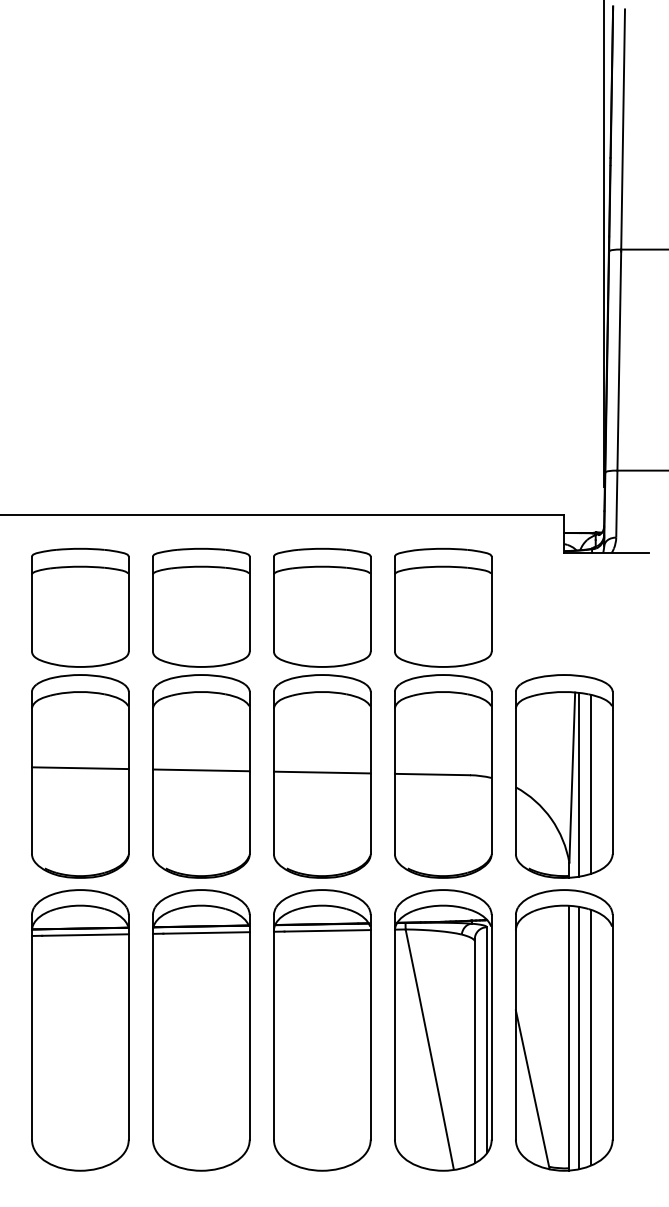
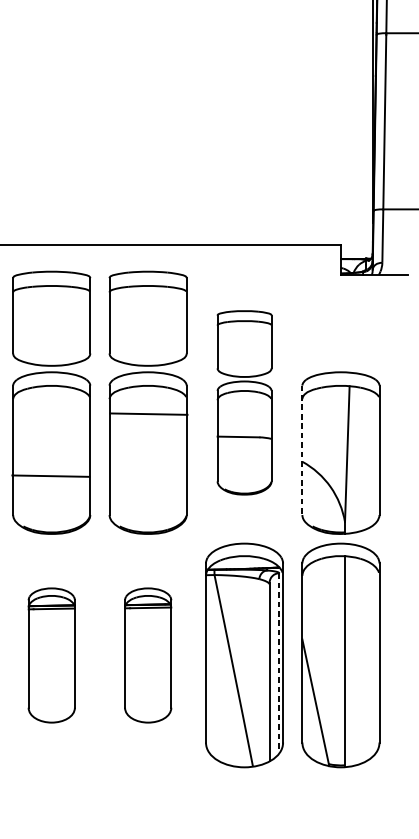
part: (443, 713) -> (244, 402), size x0.7
line: (200, 770) -> (50, 476), moved
line: (321, 772) -> (148, 414), moved
line: (515, 773) -> (302, 450), solid -> dashed
line: (591, 783) -> (362, 458), removed
line: (579, 784) -> (353, 459), removed
part: (201, 1030) -> (51, 655), size x0.6
part: (322, 1030) -> (148, 655), size x0.6
line: (591, 1037) -> (362, 661), removed
line: (579, 1038) -> (353, 661), removed
line: (486, 1040) -> (278, 663), solid -> dashed

